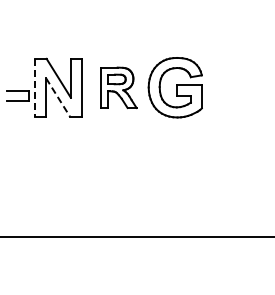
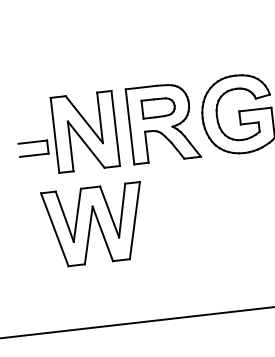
line: (35, 87) -> (55, 135), dashed -> solid
part: (118, 87) -> (163, 122), size x1.43
line: (58, 97) -> (86, 144), dashed -> solid
part: (57, 159) -> (94, 225), added

